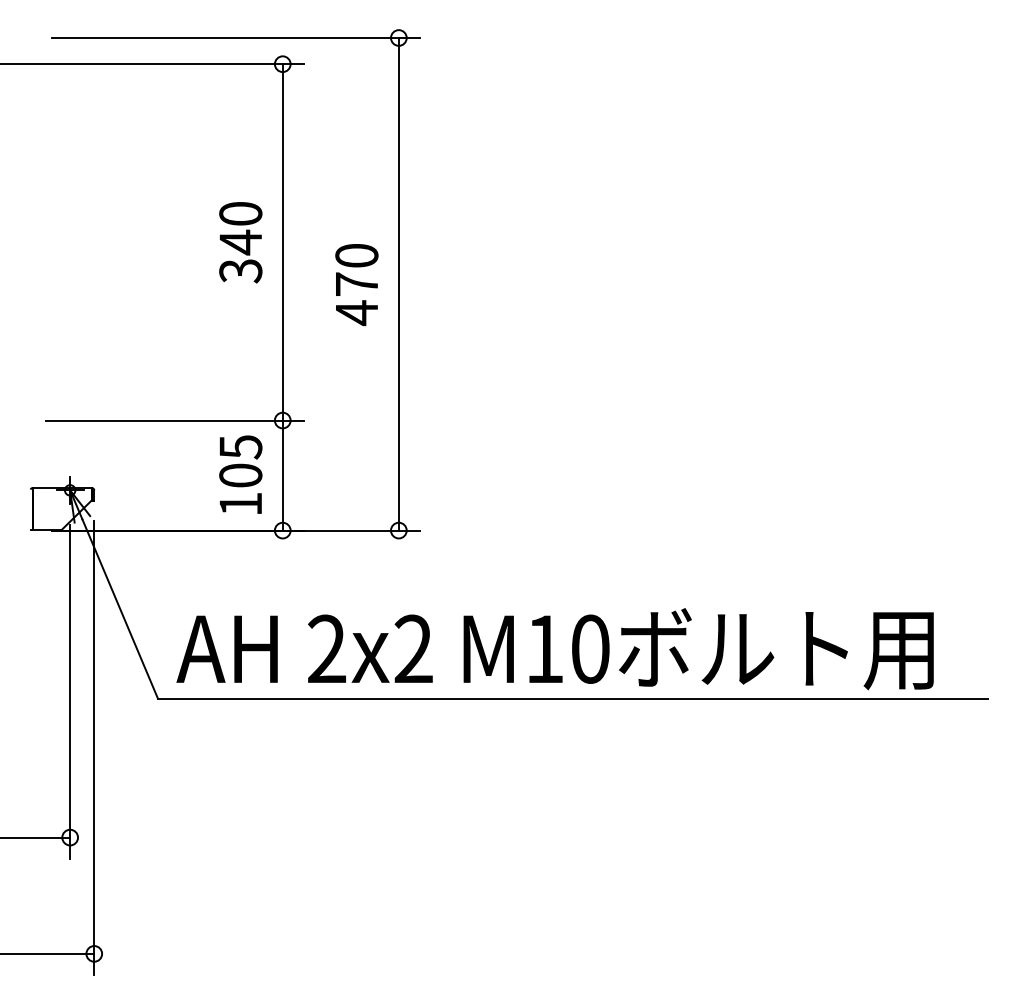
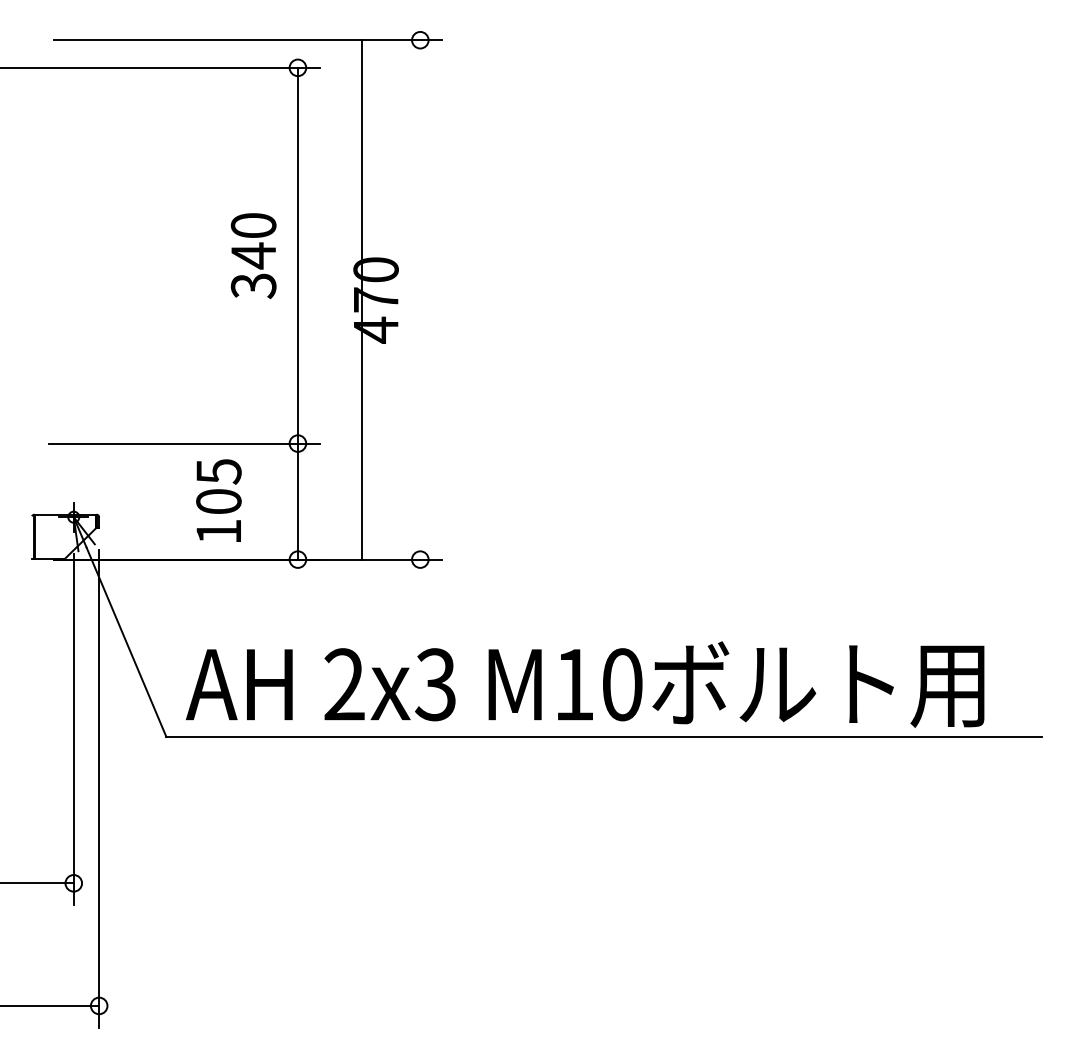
line: (398, 284) -> (361, 300), moved
text: (240, 474) -> (218, 500), moved
text: (412, 648) -> (434, 683), 2x2 -> 2x3

